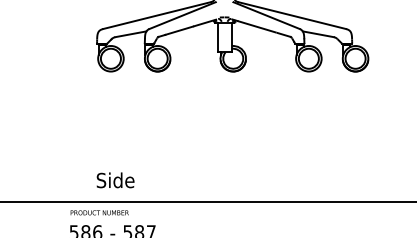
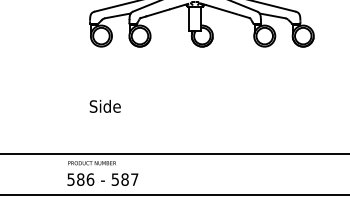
text: (114, 179) -> (104, 105), moved

